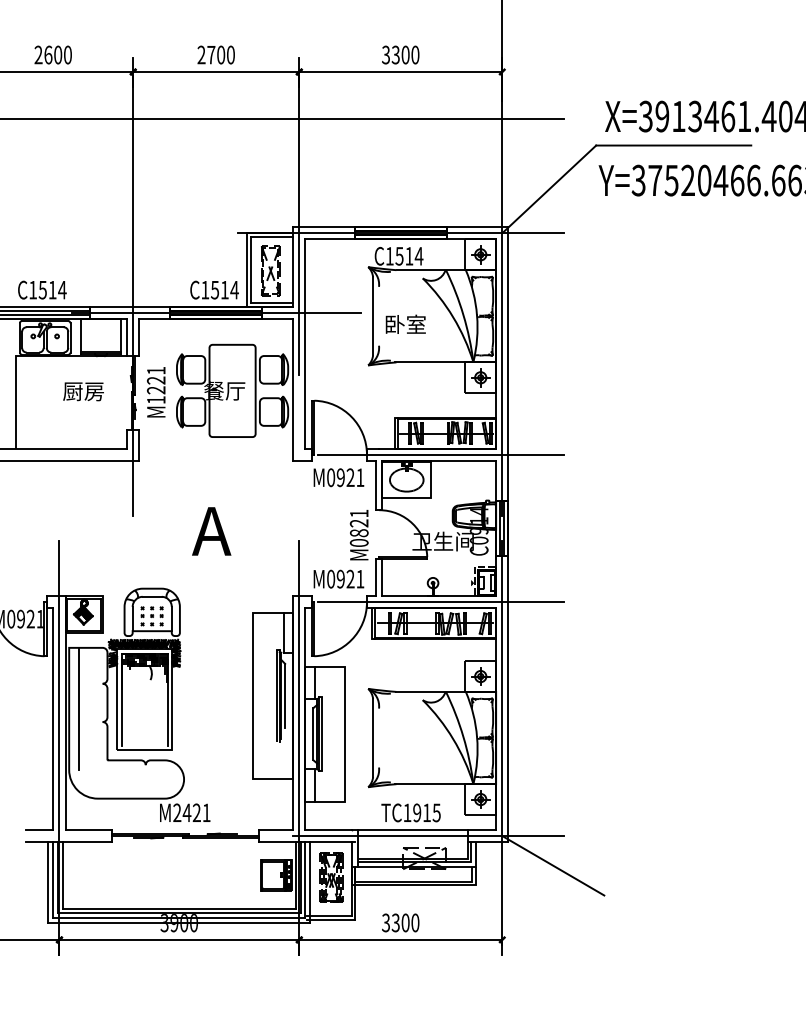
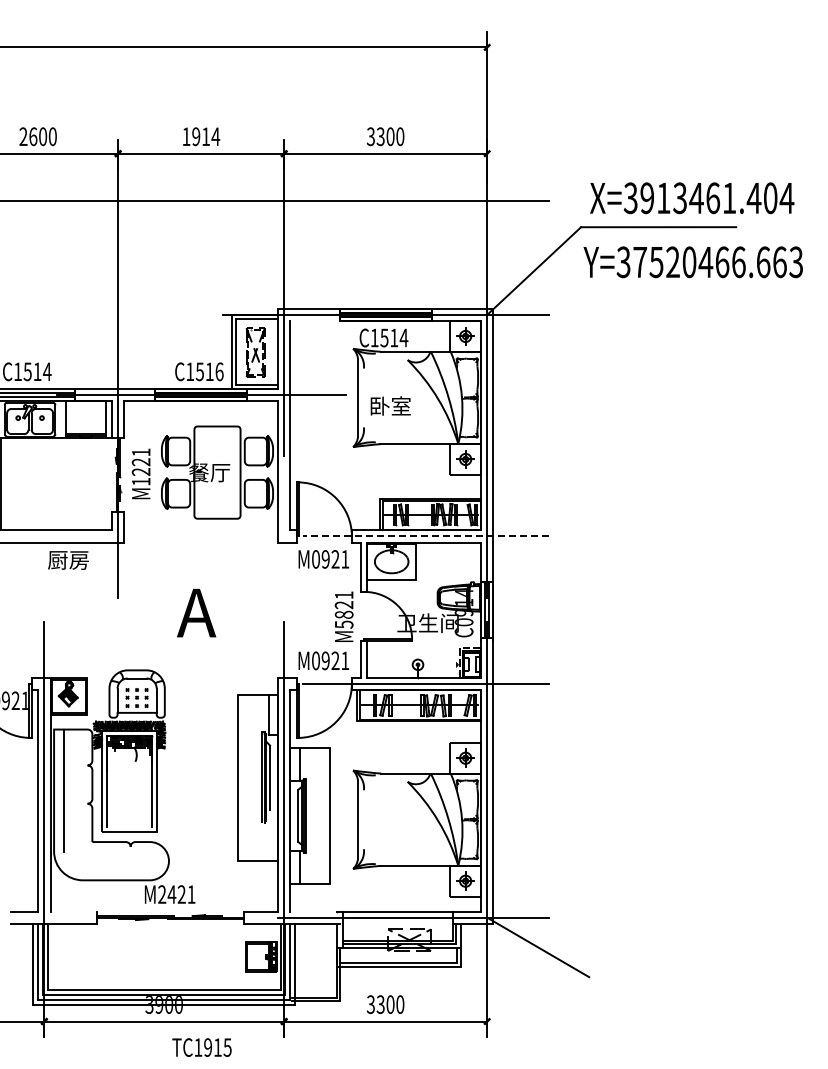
text: (216, 54) -> (201, 136), 2700 -> 1914
line: (329, 239) -> (314, 321), removed
text: (234, 289) -> (219, 371), C1514 -> C1516
text: (83, 391) -> (68, 560), moved
line: (440, 454) -> (425, 536), solid -> dashed
text: (358, 542) -> (343, 624), M0821 -> M5821
text: (410, 812) -> (201, 1047), moved
line: (88, 829) -> (73, 911), removed
line: (328, 829) -> (313, 911), removed
part: (331, 877) -> (316, 959), removed

